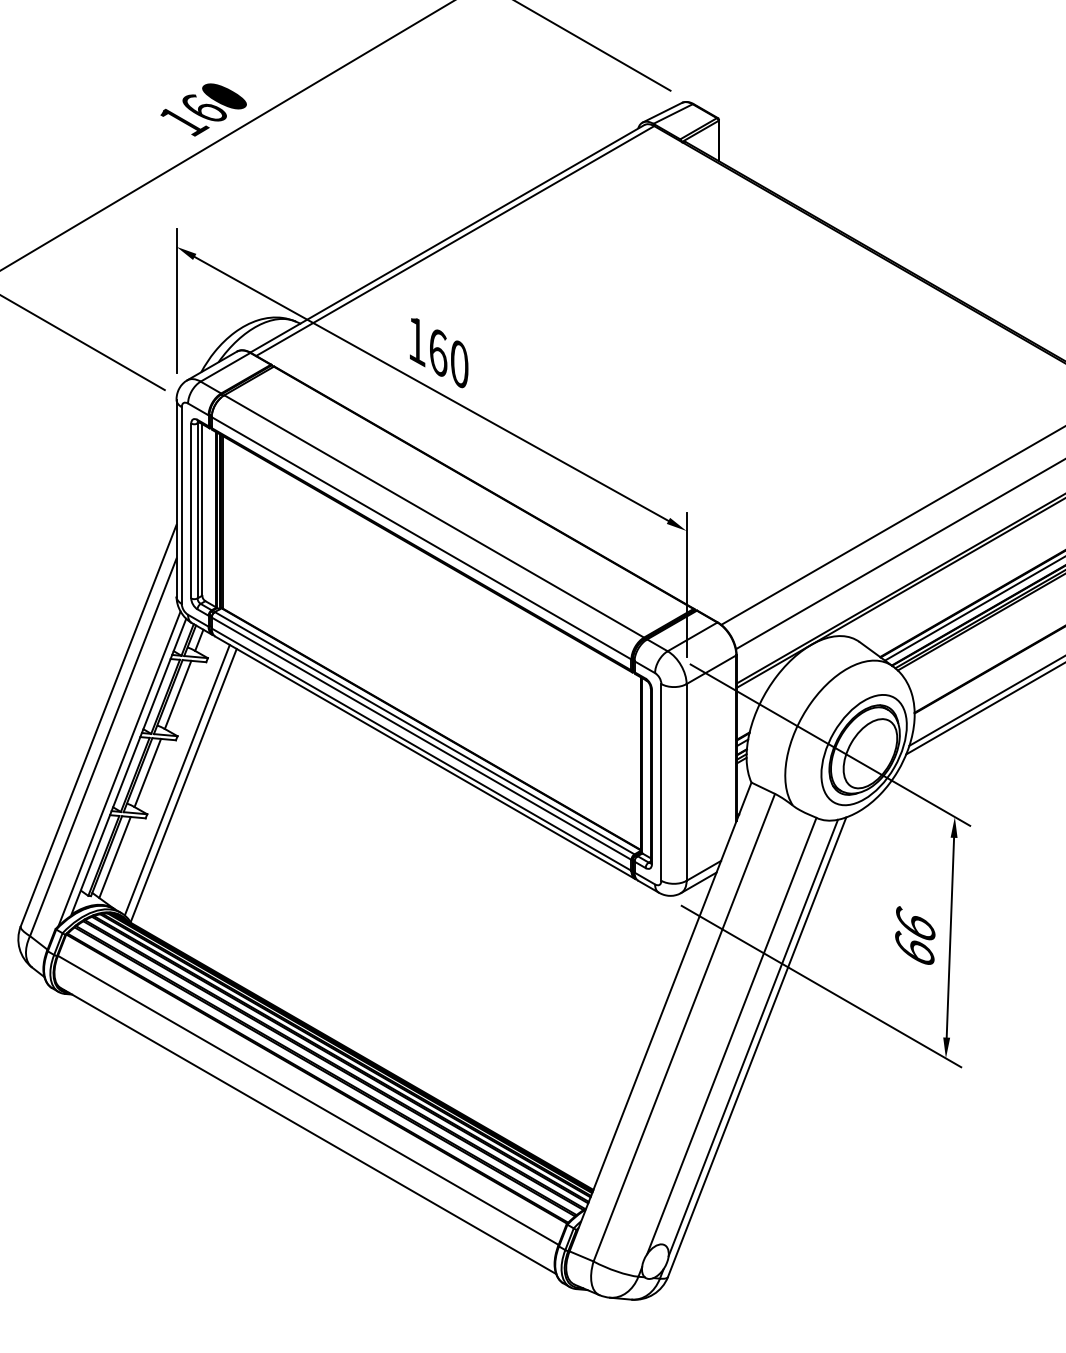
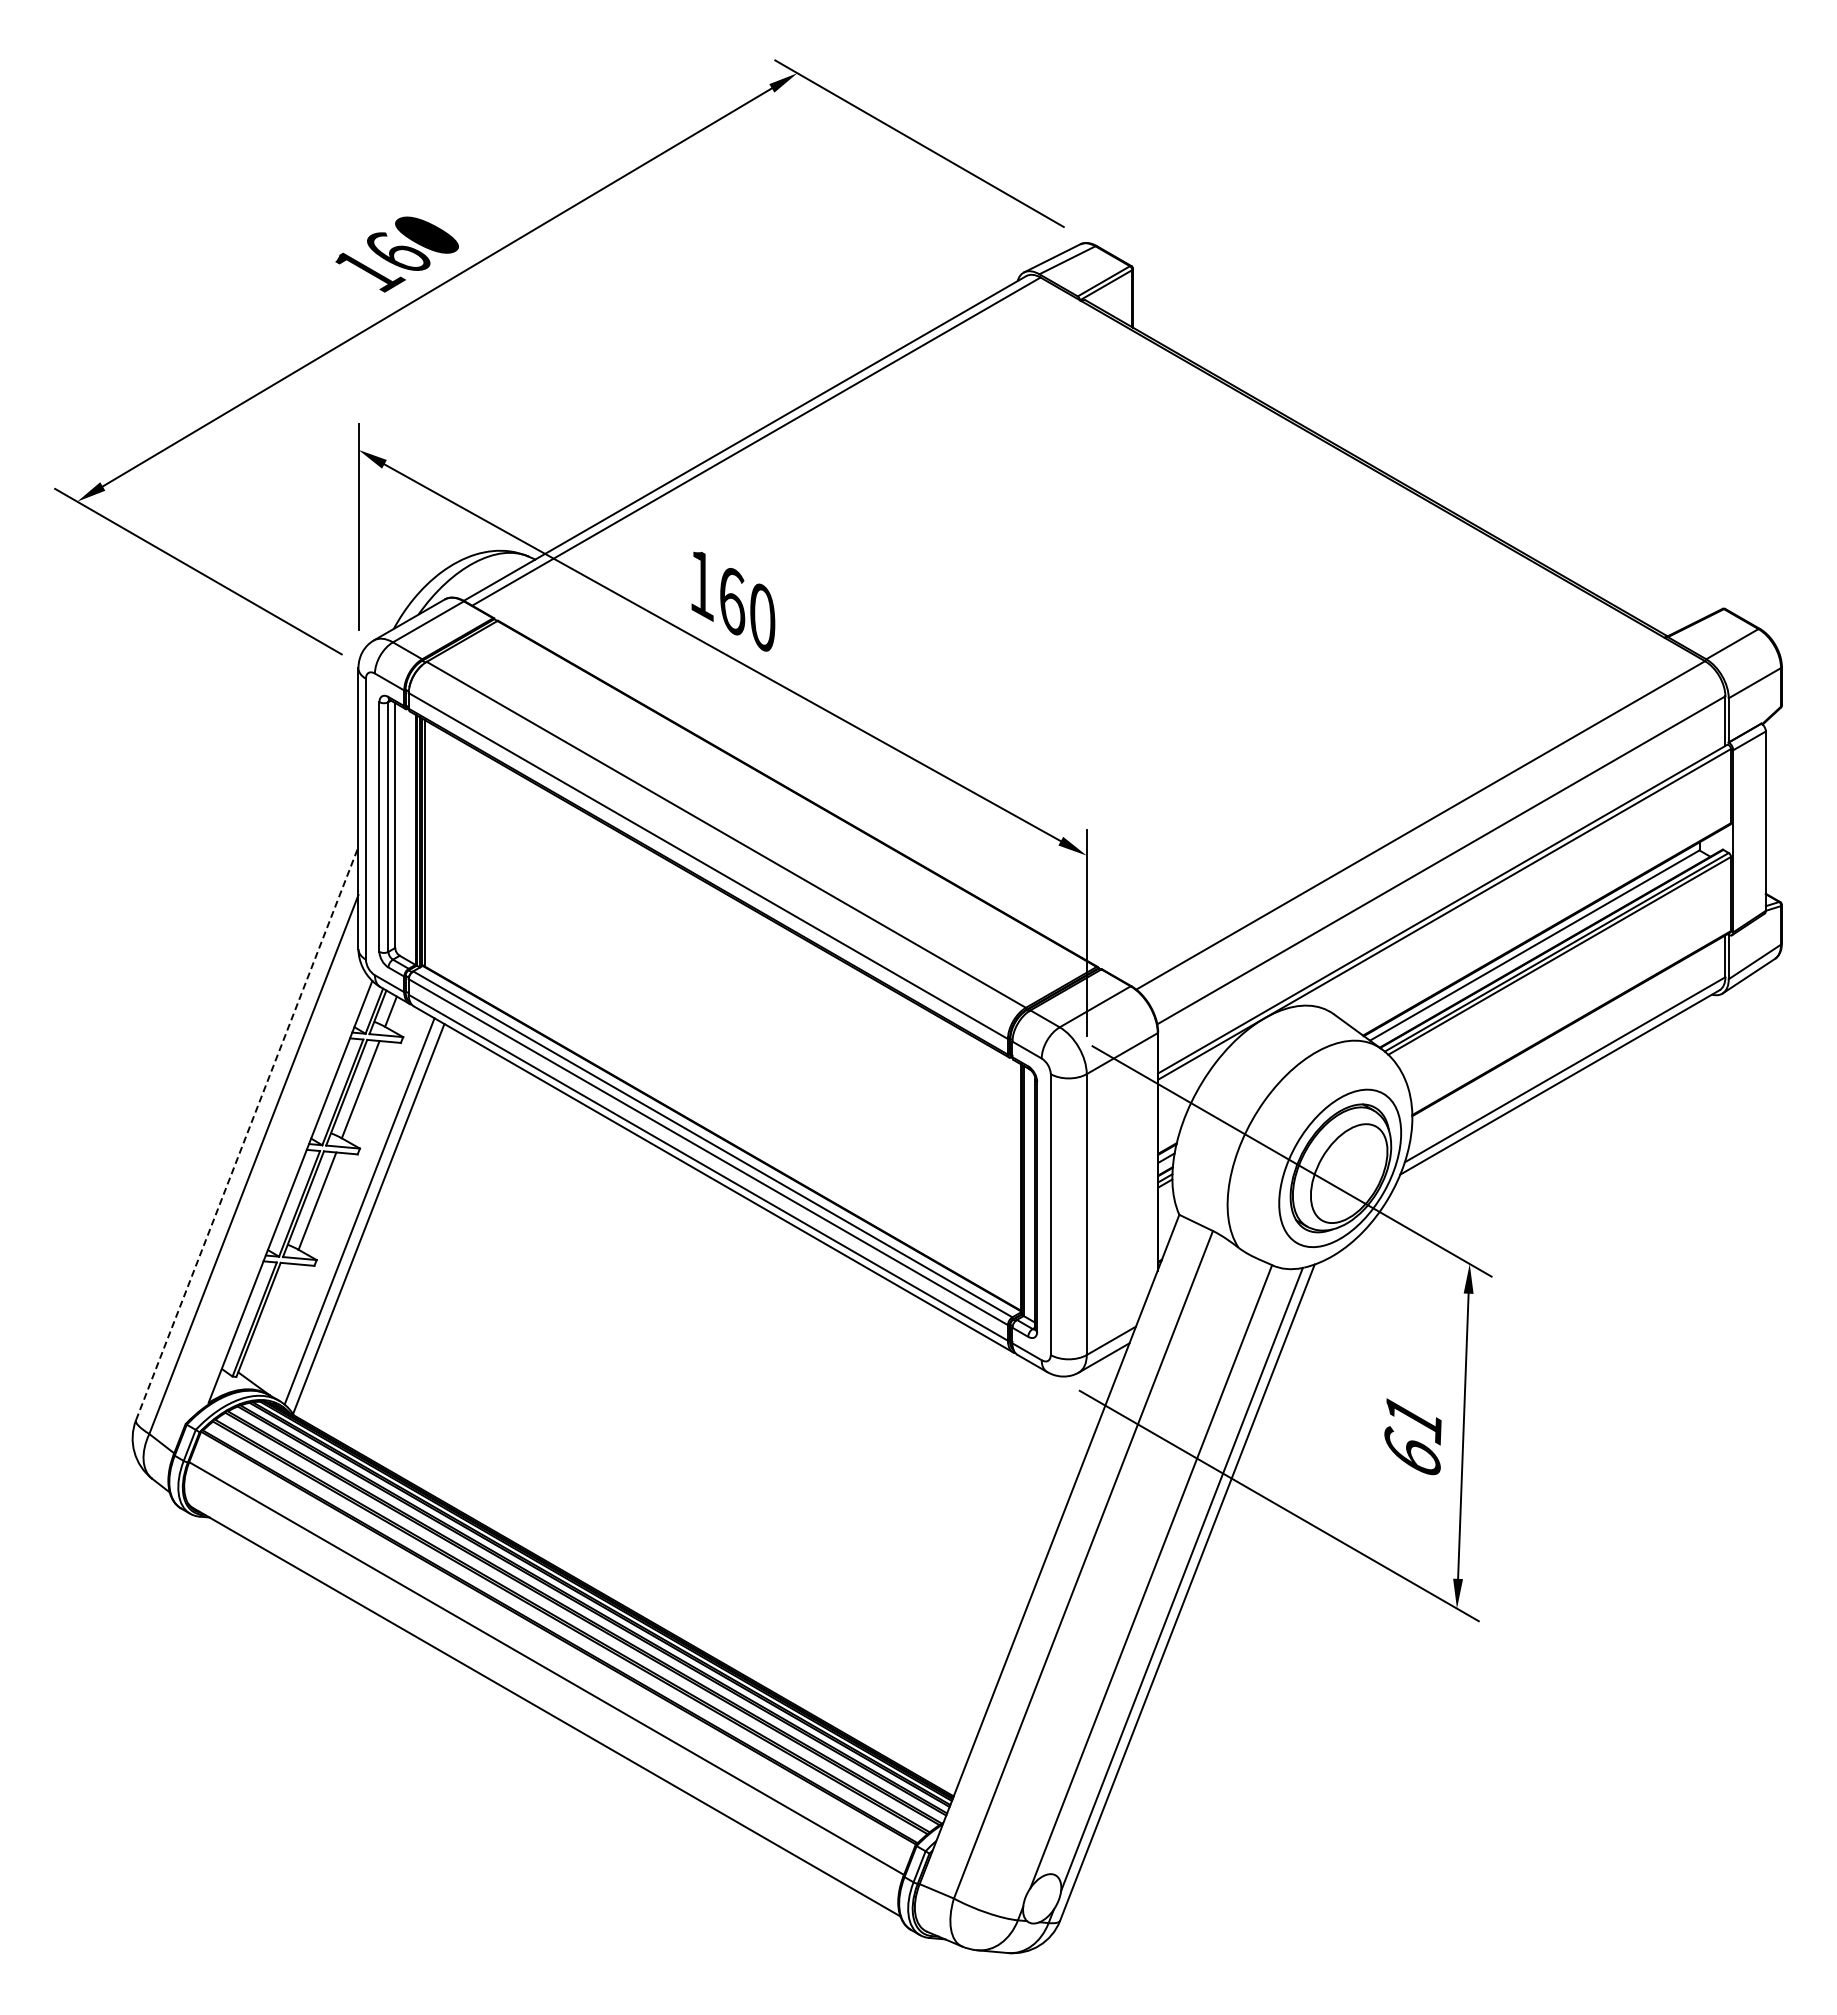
line: (98, 725) -> (247, 1133), solid -> dashed
line: (119, 768) -> (277, 1194), removed
line: (114, 857) -> (270, 1321), removed
text: (915, 925) -> (1413, 1418), 66 -> 61

